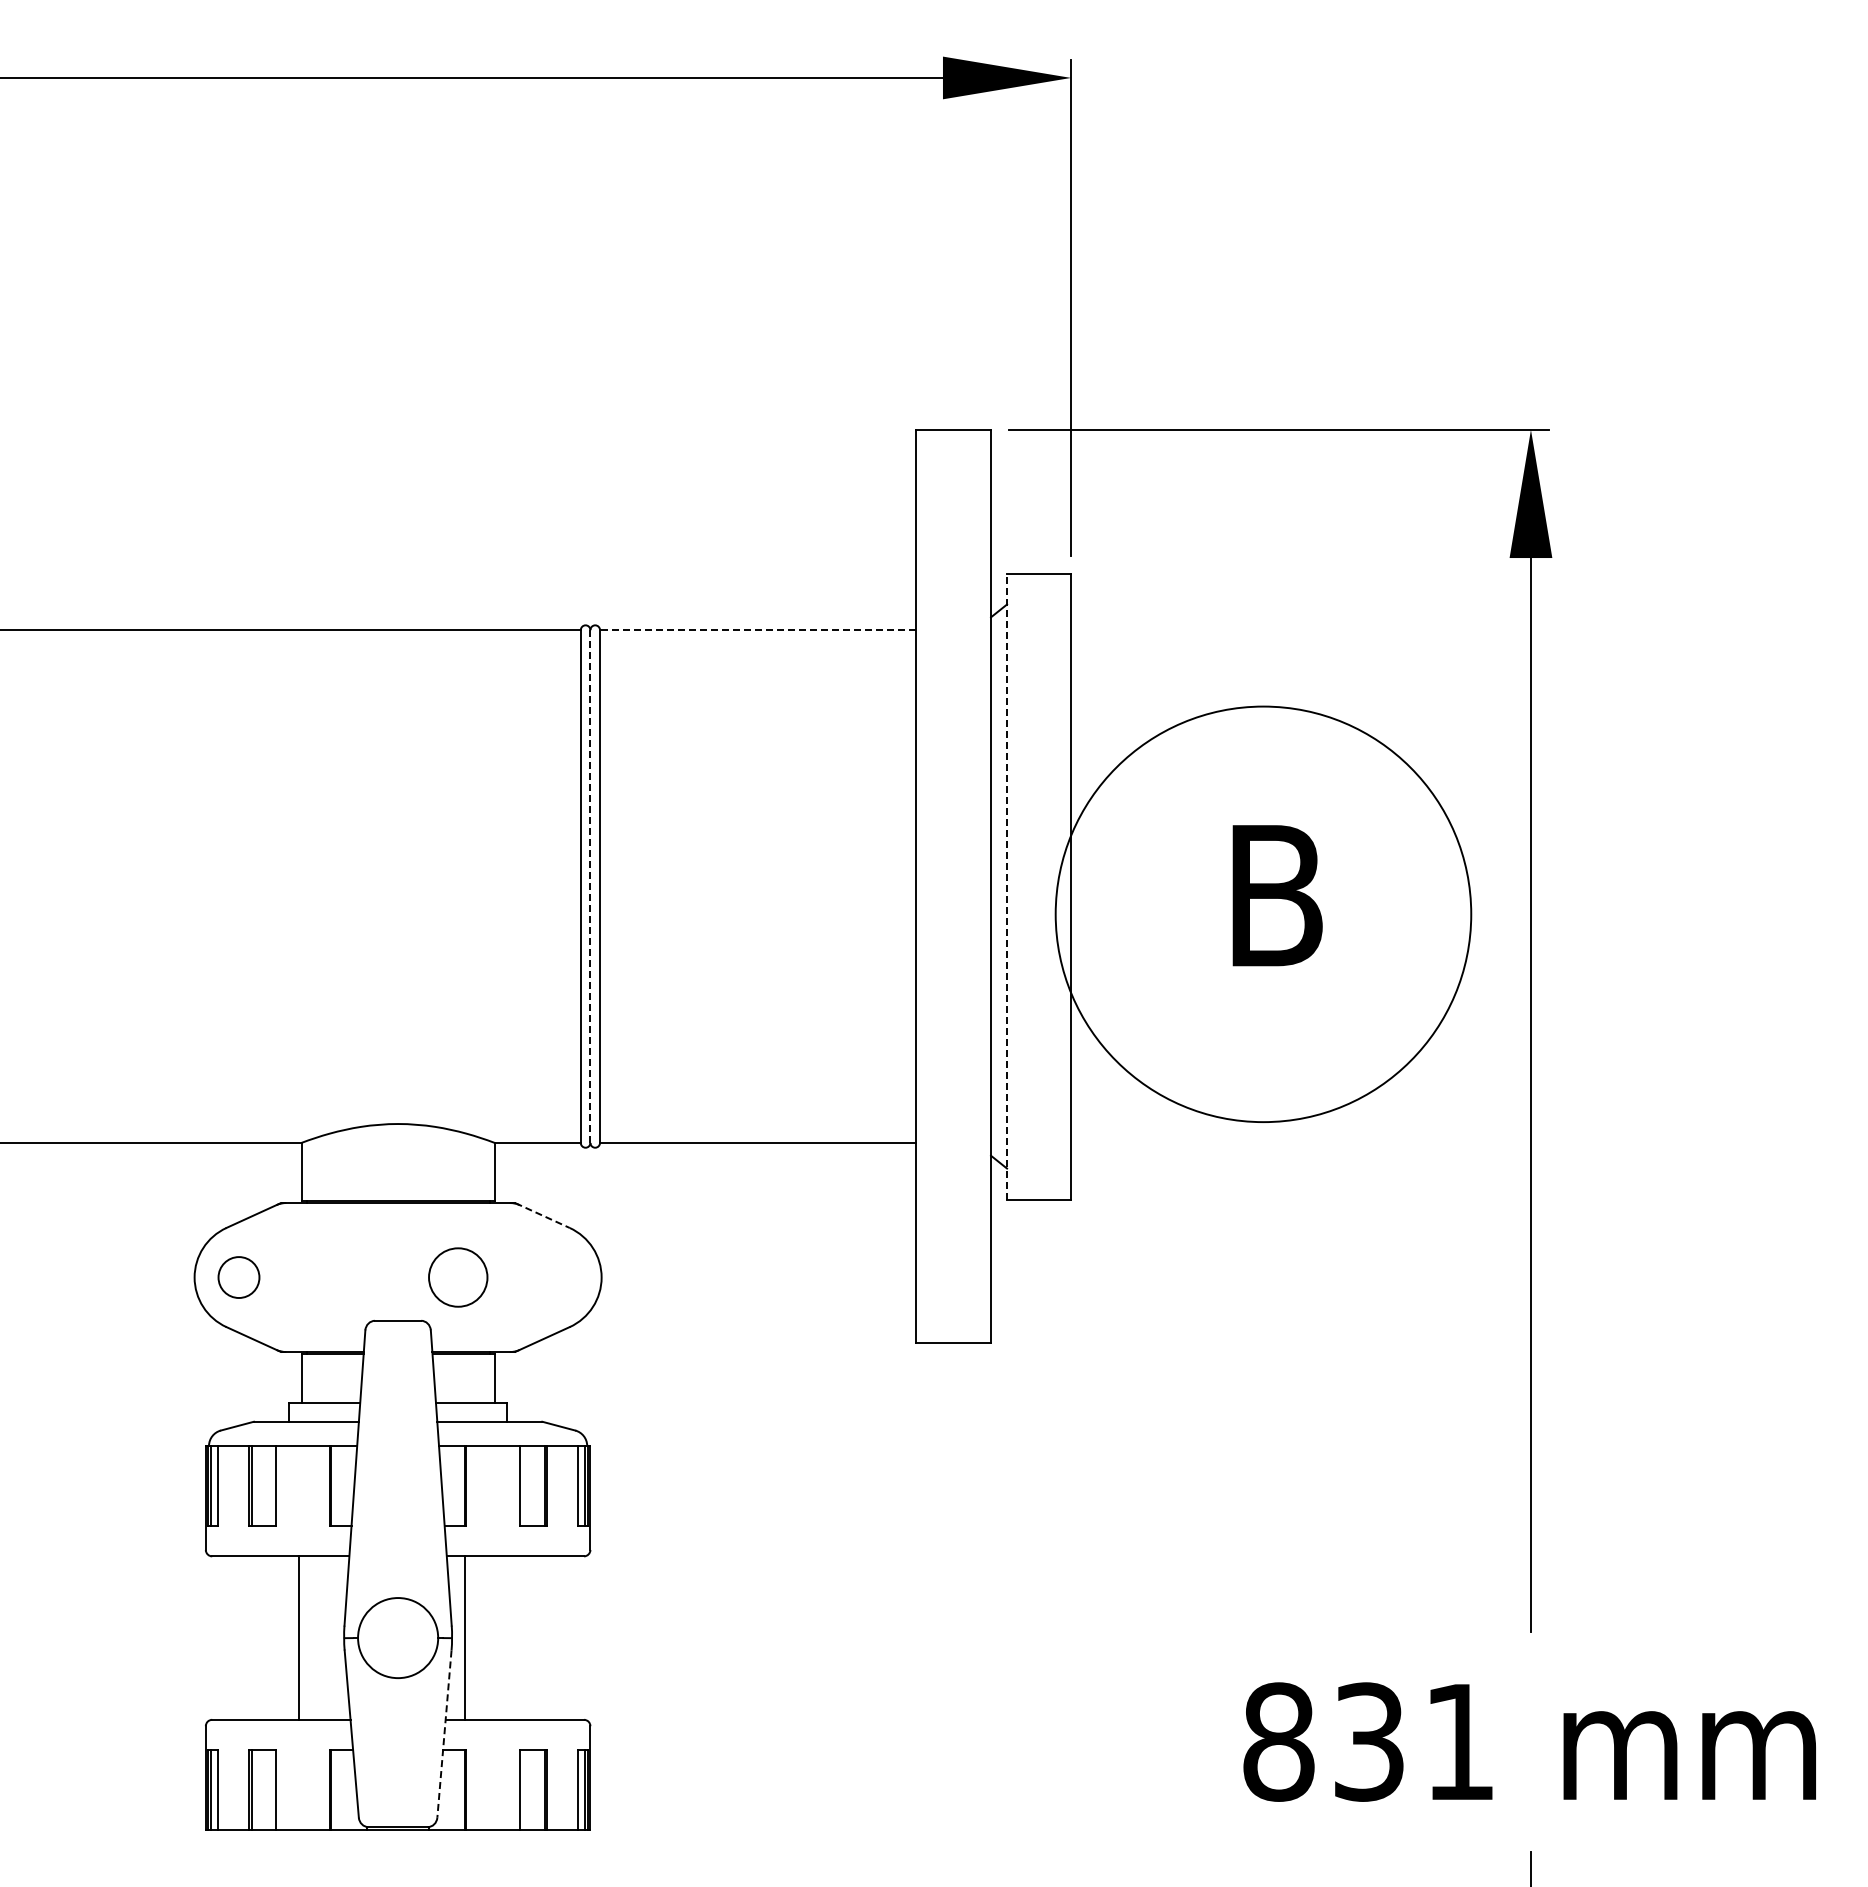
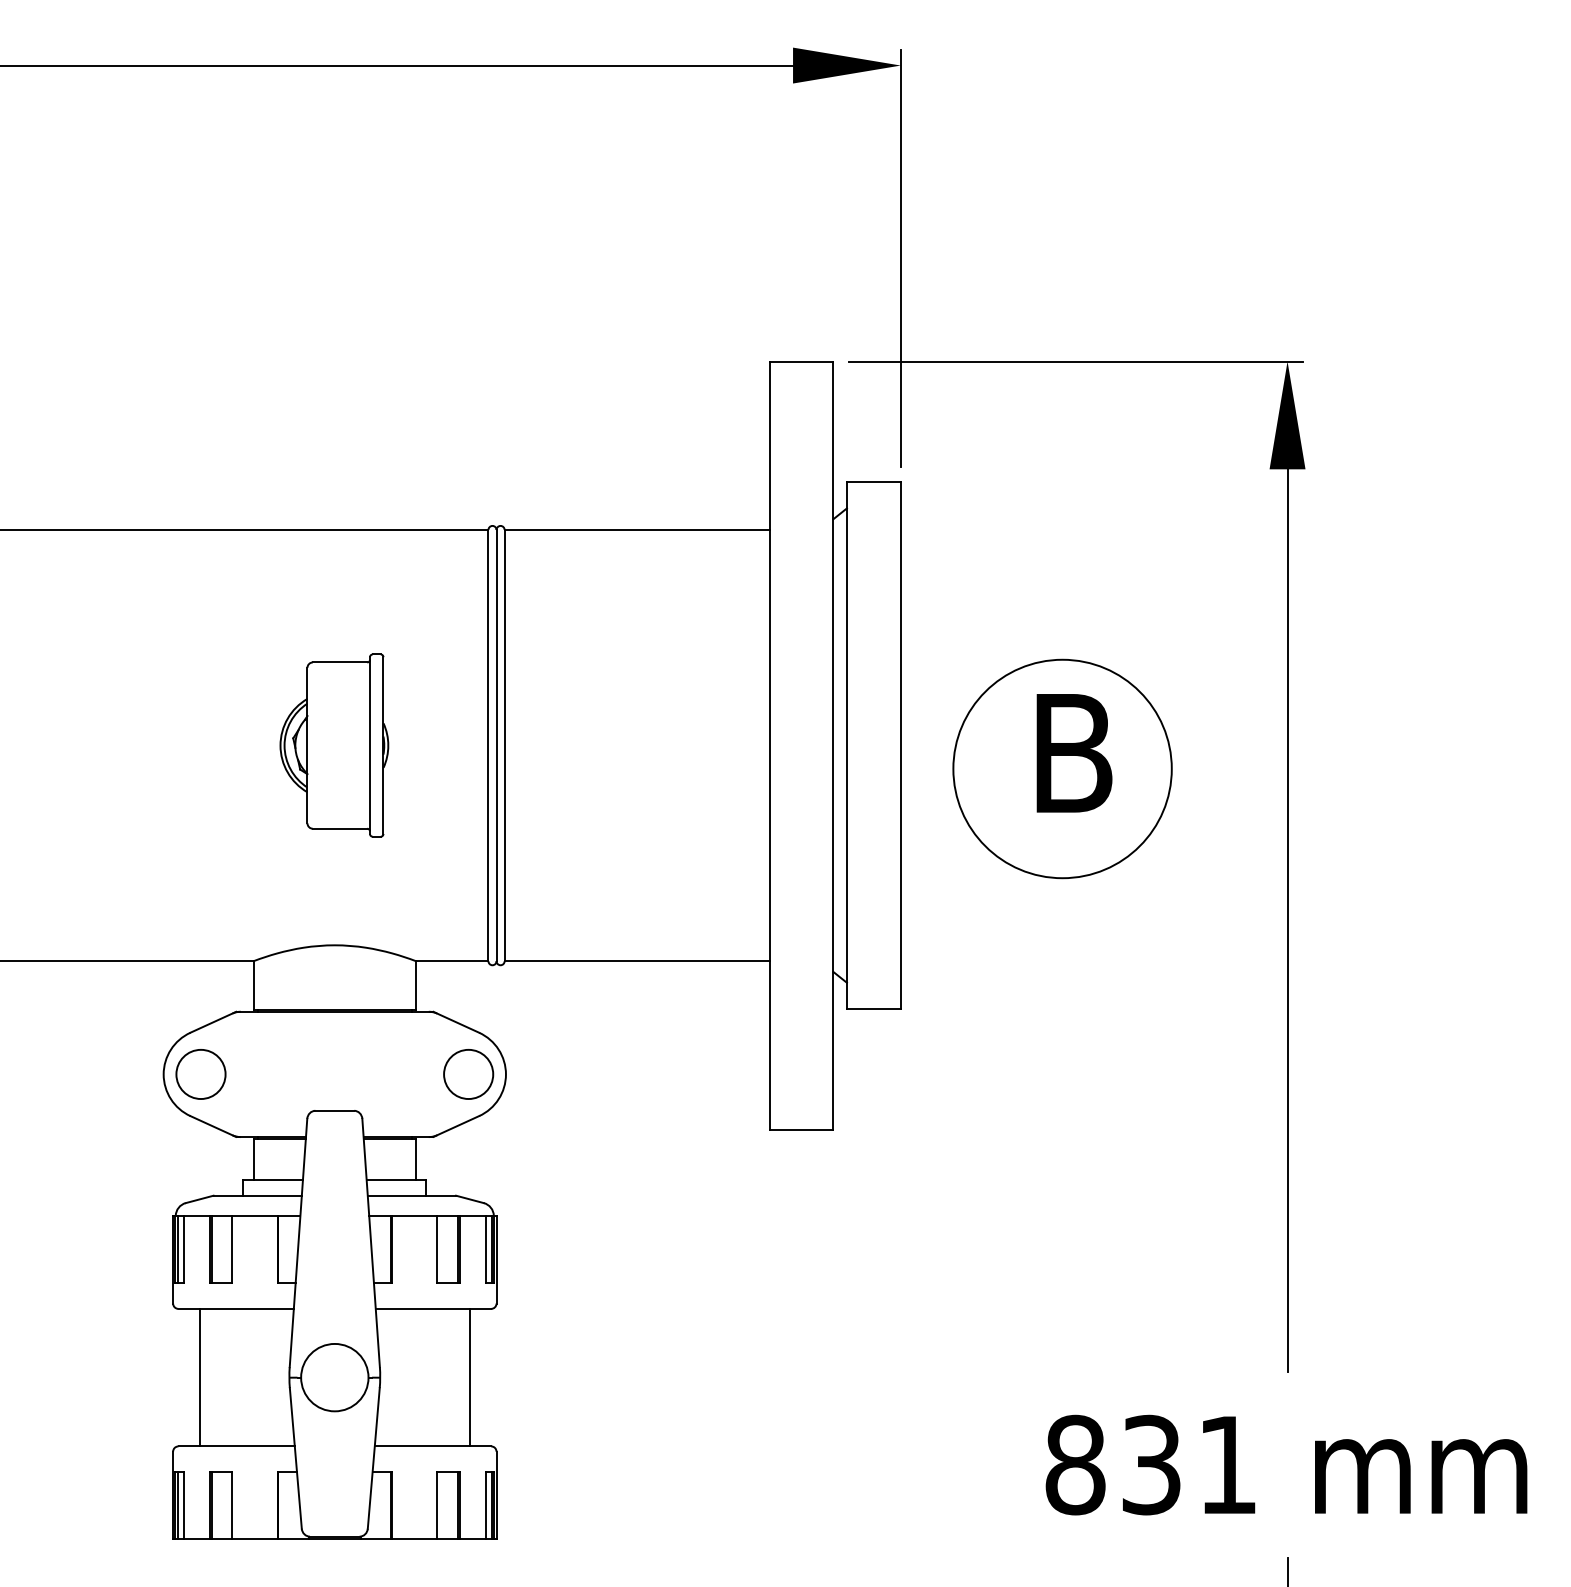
line: (757, 630) -> (637, 530), dashed -> solid
part: (397, 886) -> (334, 745), added
line: (590, 886) -> (496, 745), dashed -> solid
line: (1007, 886) -> (847, 745), dashed -> solid
circle: (1263, 914) -> (1062, 769), size x0.62
line: (542, 1215) -> (456, 1022), dashed -> solid
circle: (238, 1277) -> (200, 1074), size x1.43
circle: (458, 1277) -> (468, 1074), moved
line: (298, 1637) -> (199, 1377), moved
line: (465, 1637) -> (469, 1377), moved
line: (444, 1734) -> (373, 1458), dashed -> solid

